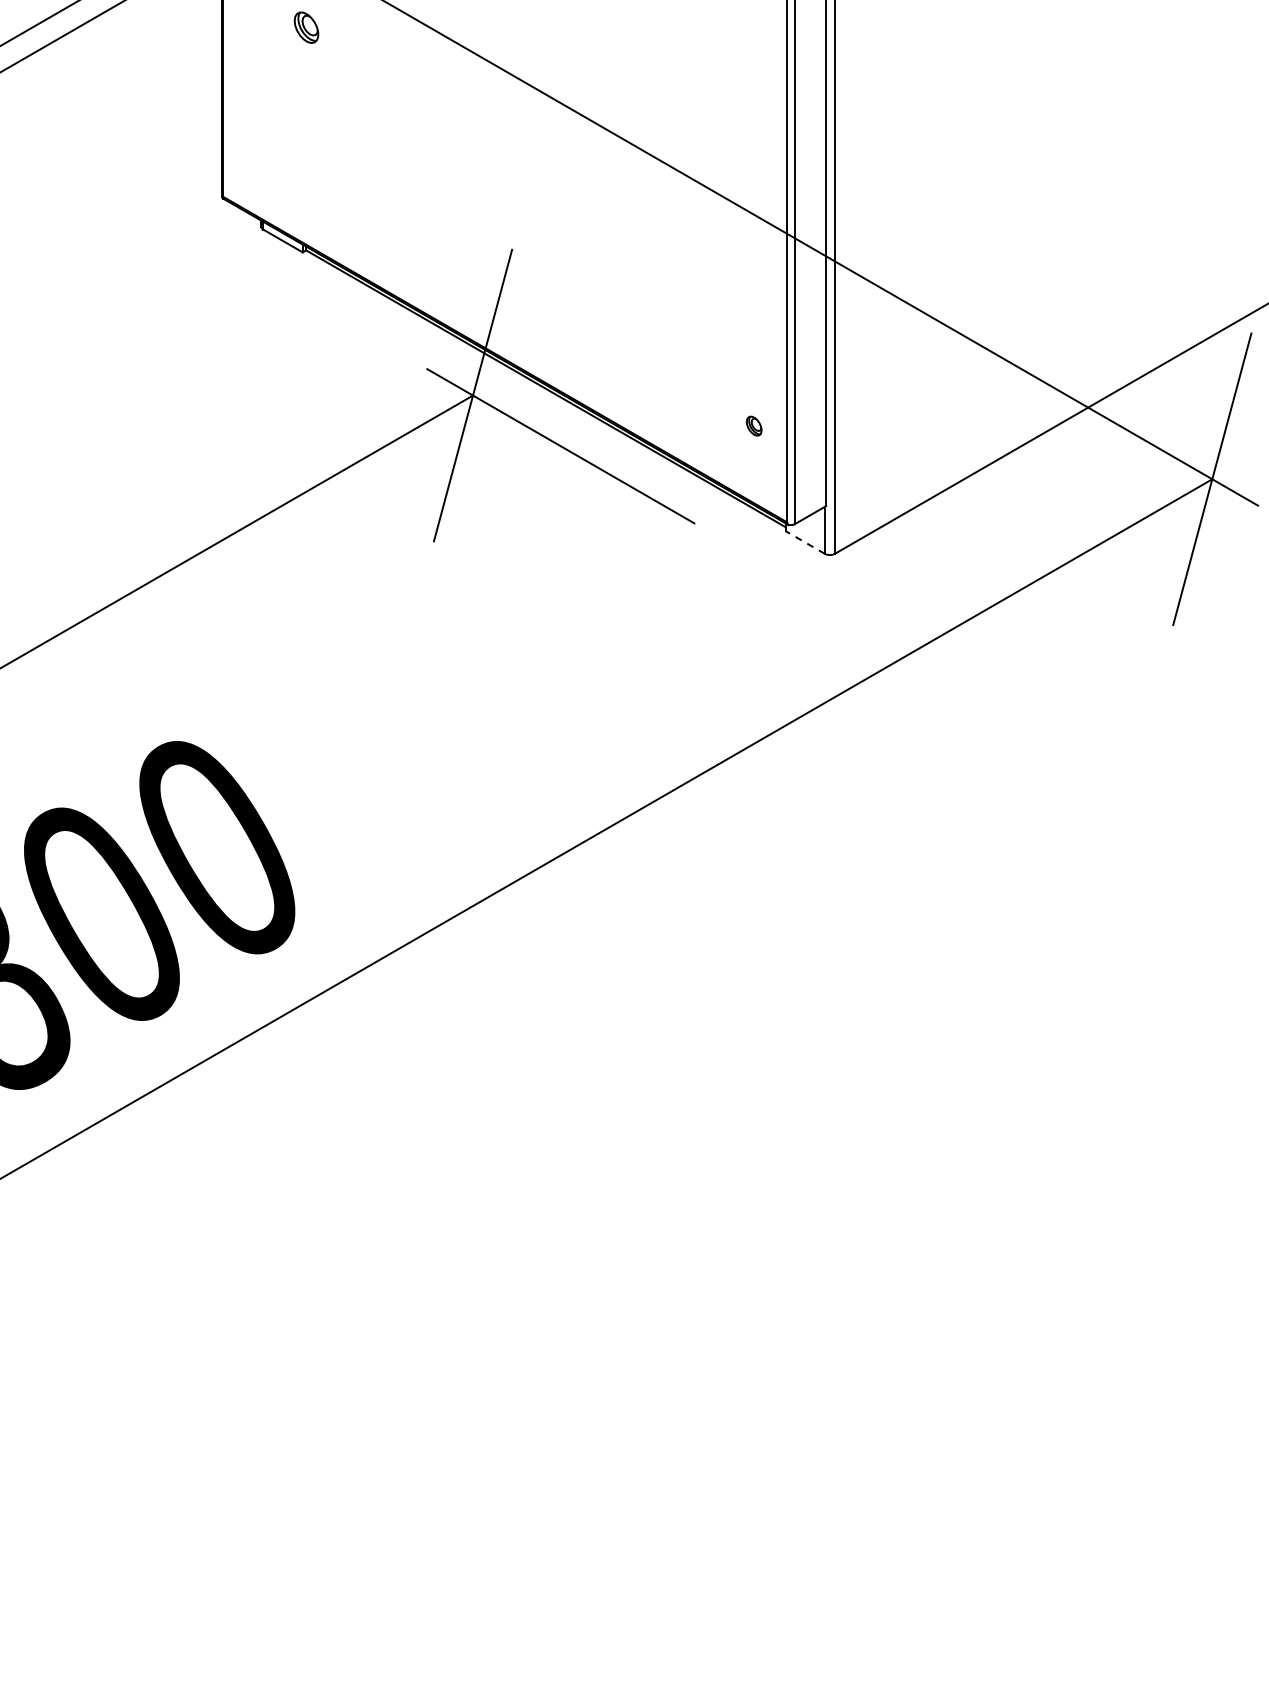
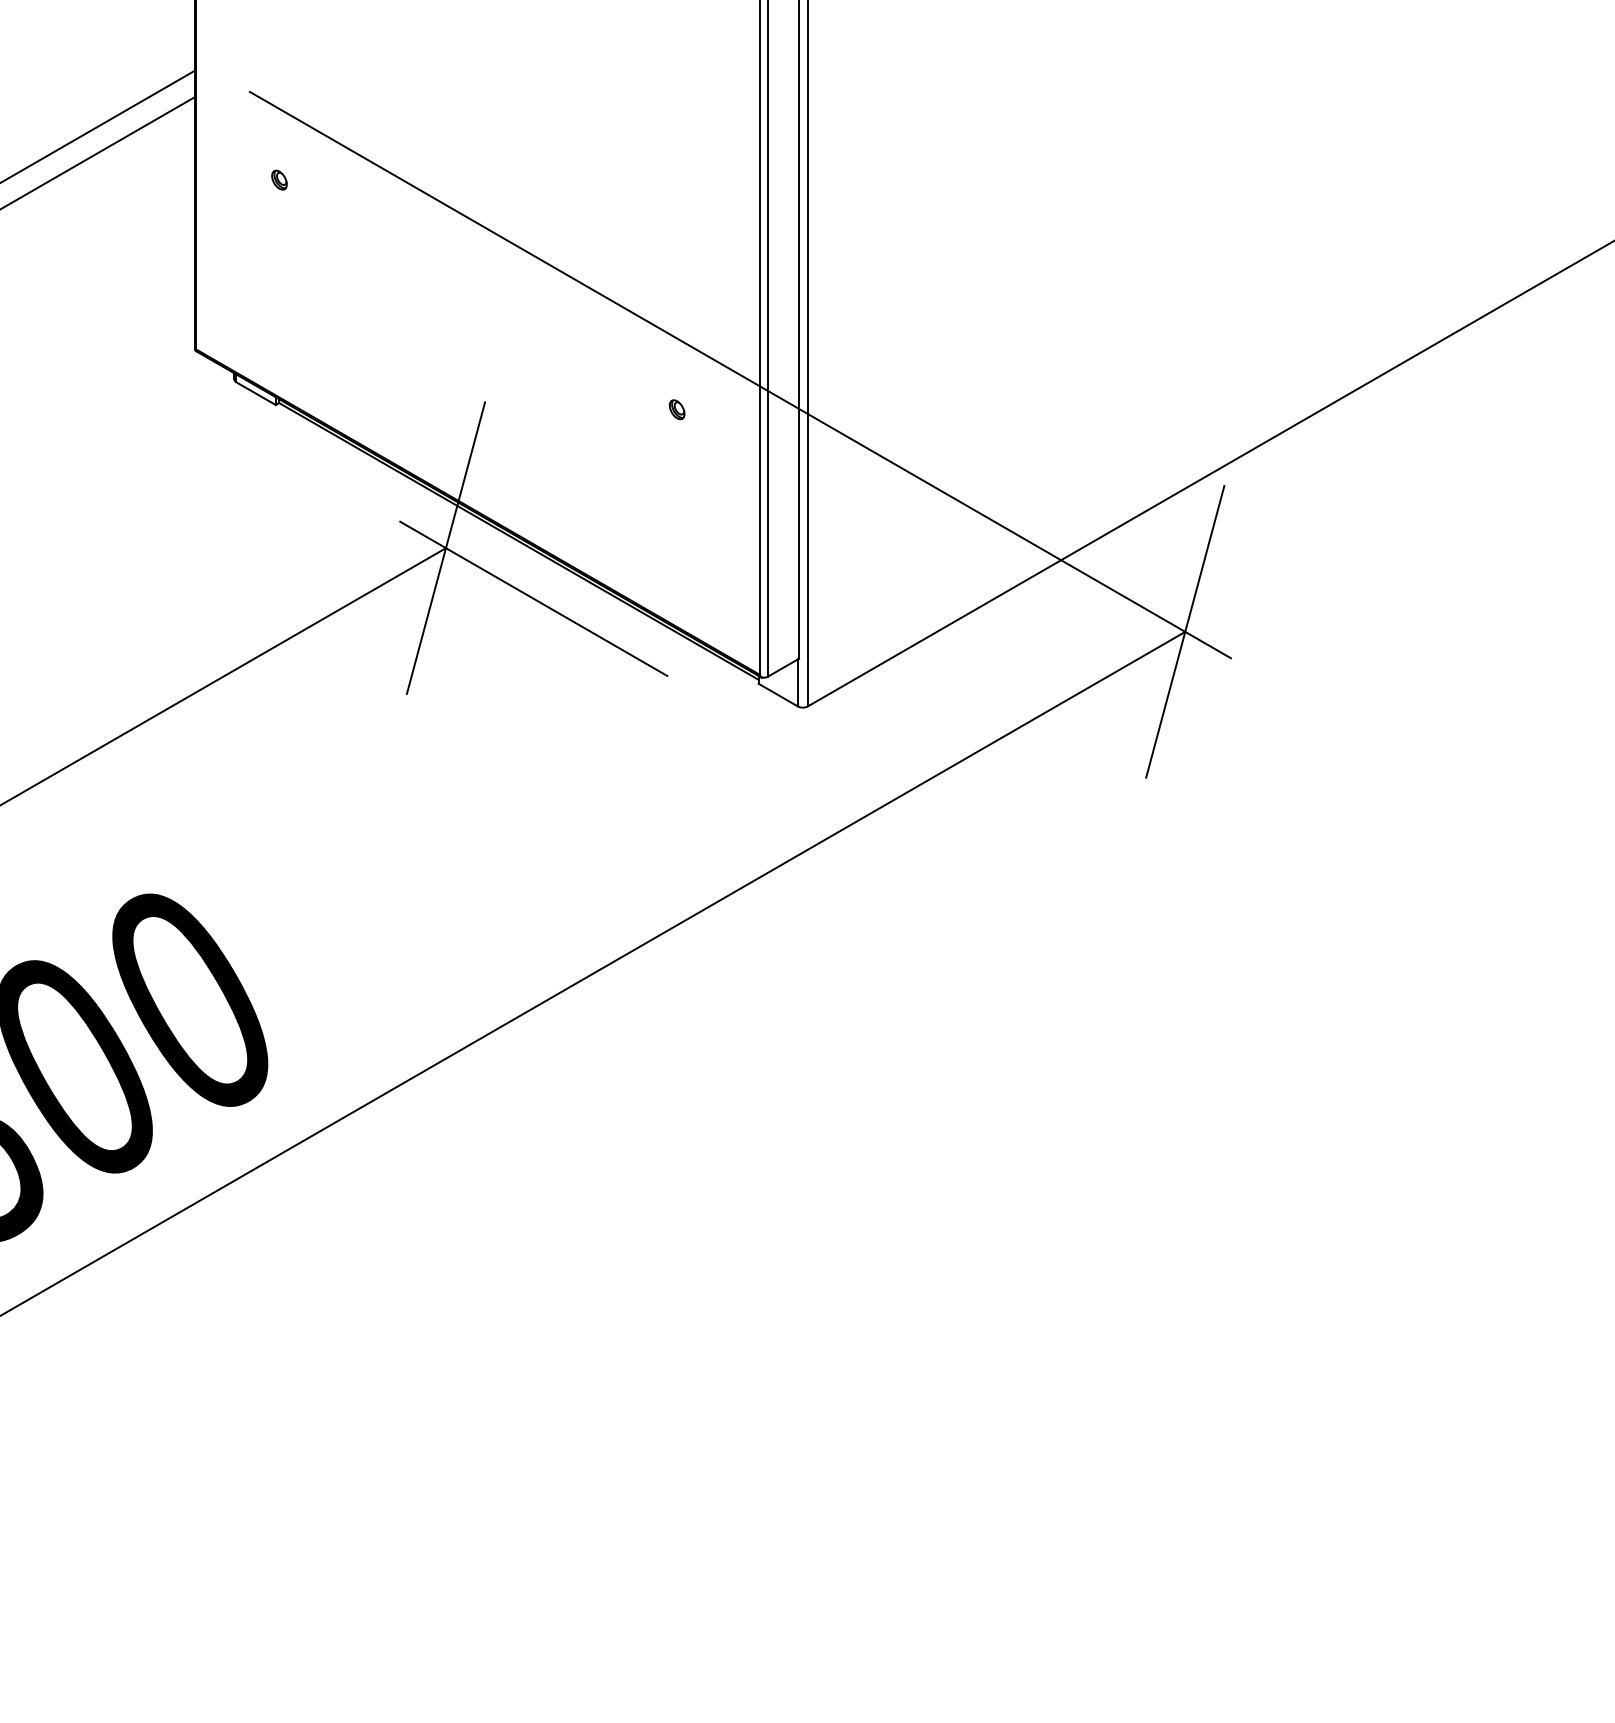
part: (306, 26) -> (279, 179), size x0.62
part: (753, 425) -> (676, 409), moved
line: (805, 542) -> (778, 695), dashed -> solid

